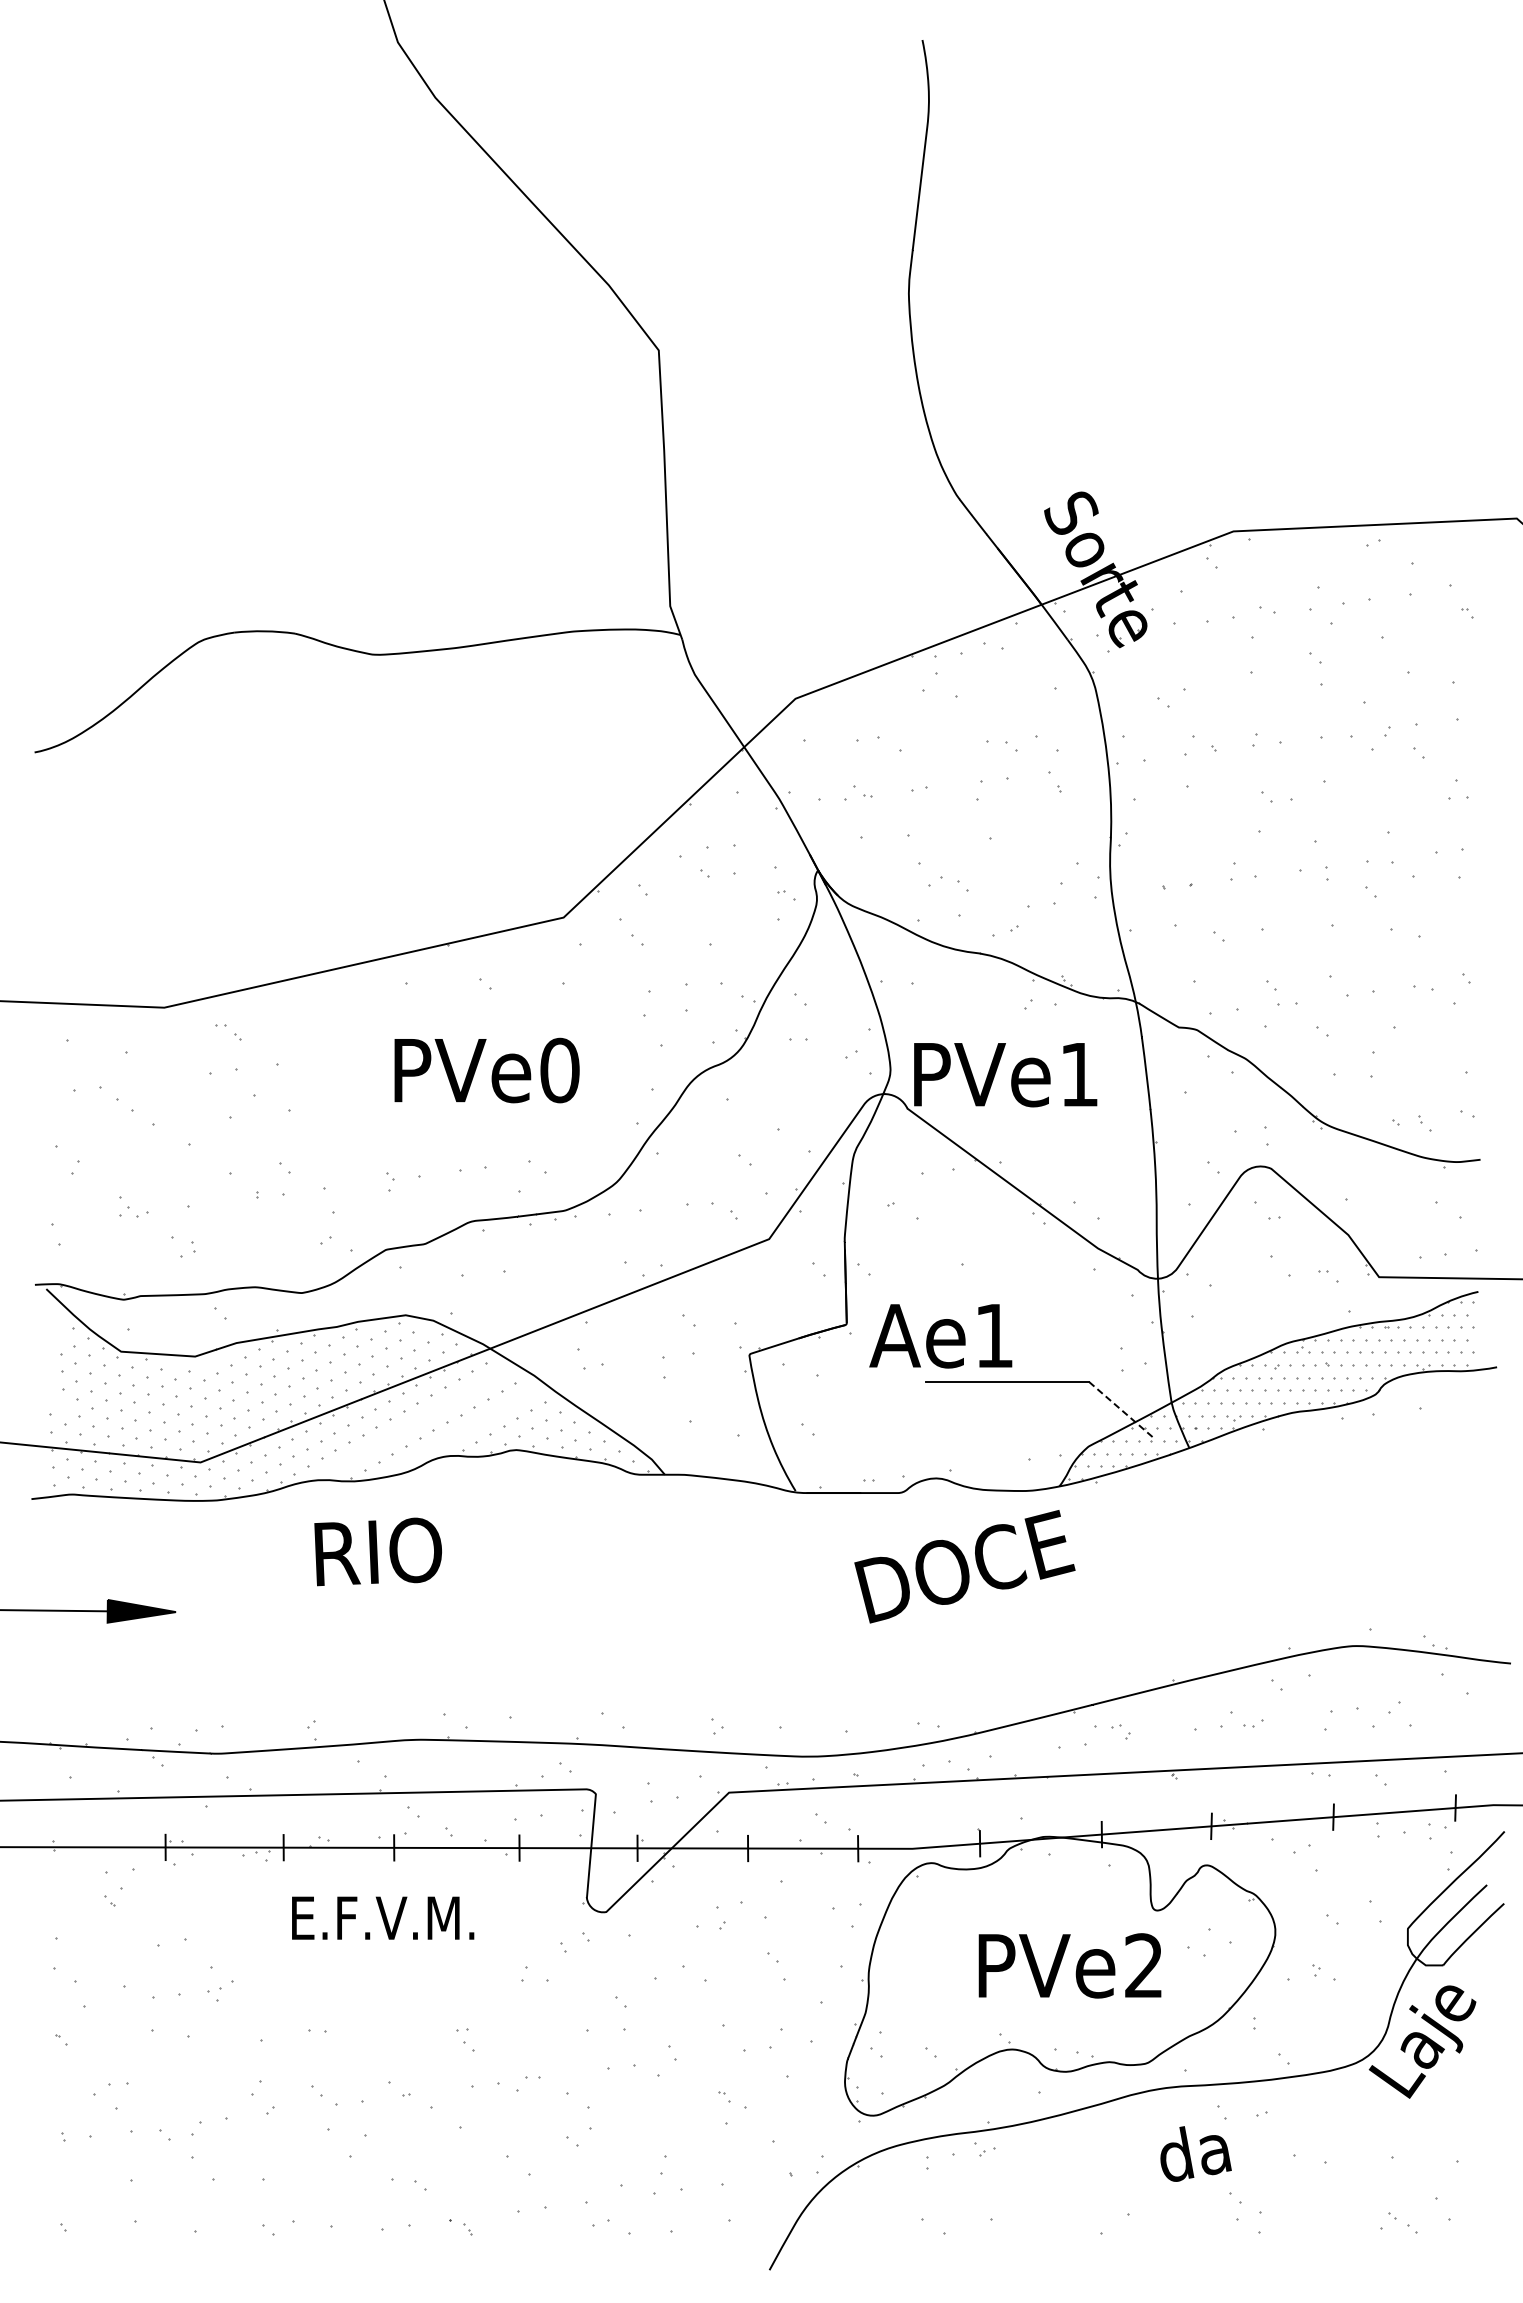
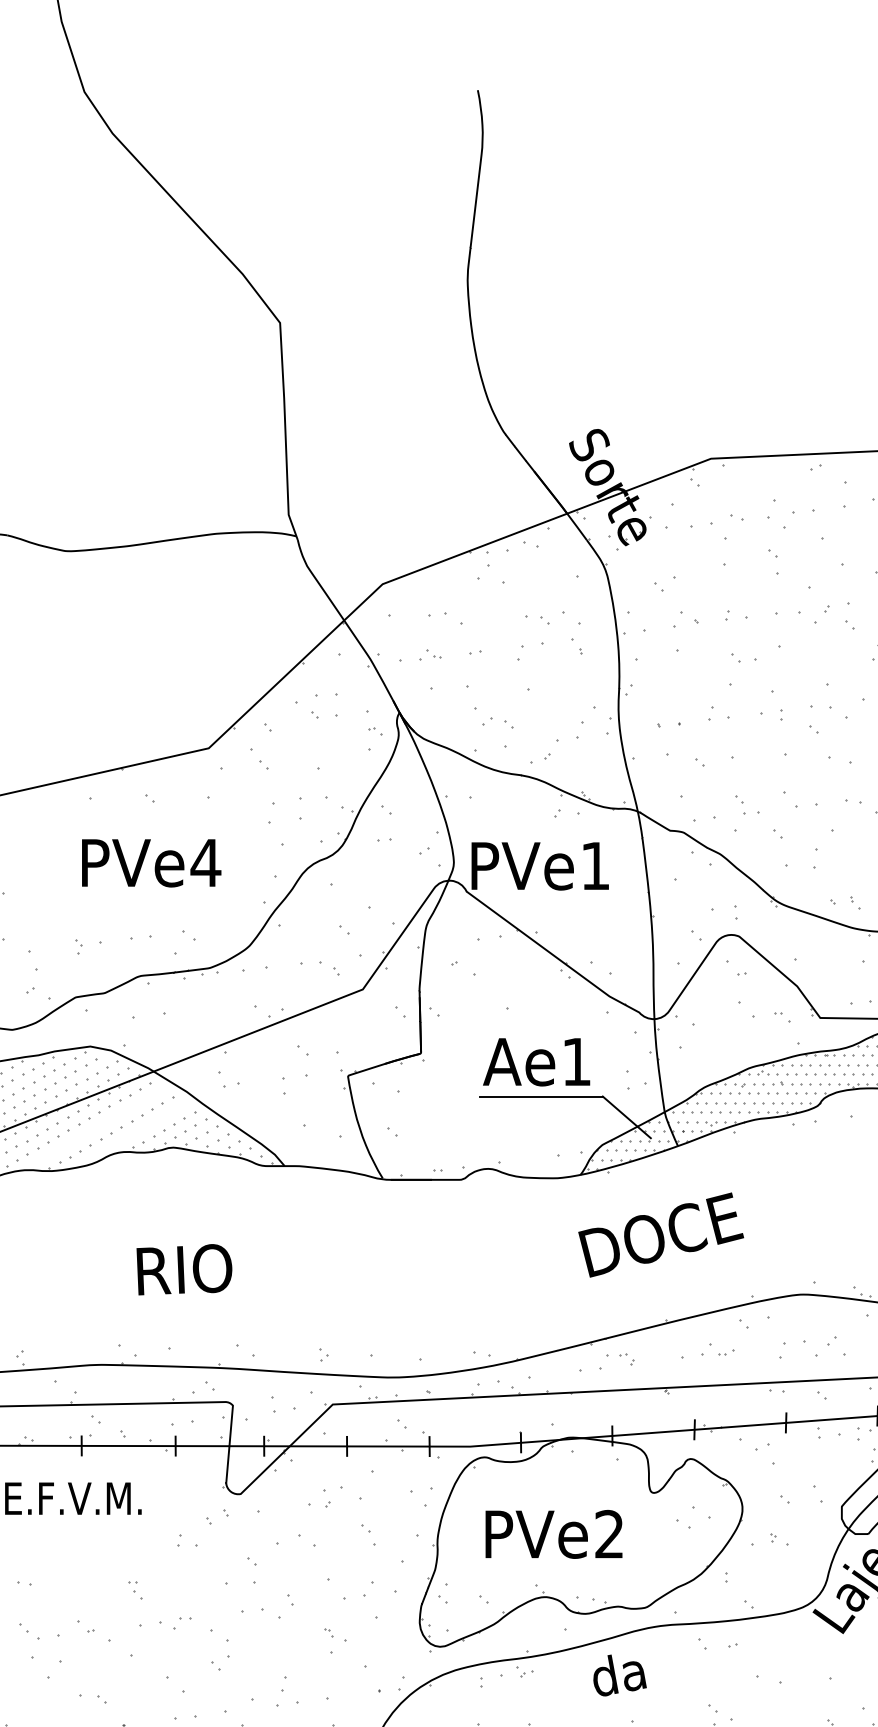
text: (559, 1070) -> (205, 862), PVe0 -> PVe4
text: (940, 1336) -> (536, 1062), moved
line: (1121, 1410) -> (627, 1117), dashed -> solid
text: (377, 1551) -> (183, 1269), moved
text: (964, 1566) -> (660, 1234), moved
text: (1069, 1965) -> (553, 1534), moved
text: (1195, 2153) -> (619, 1675), moved

